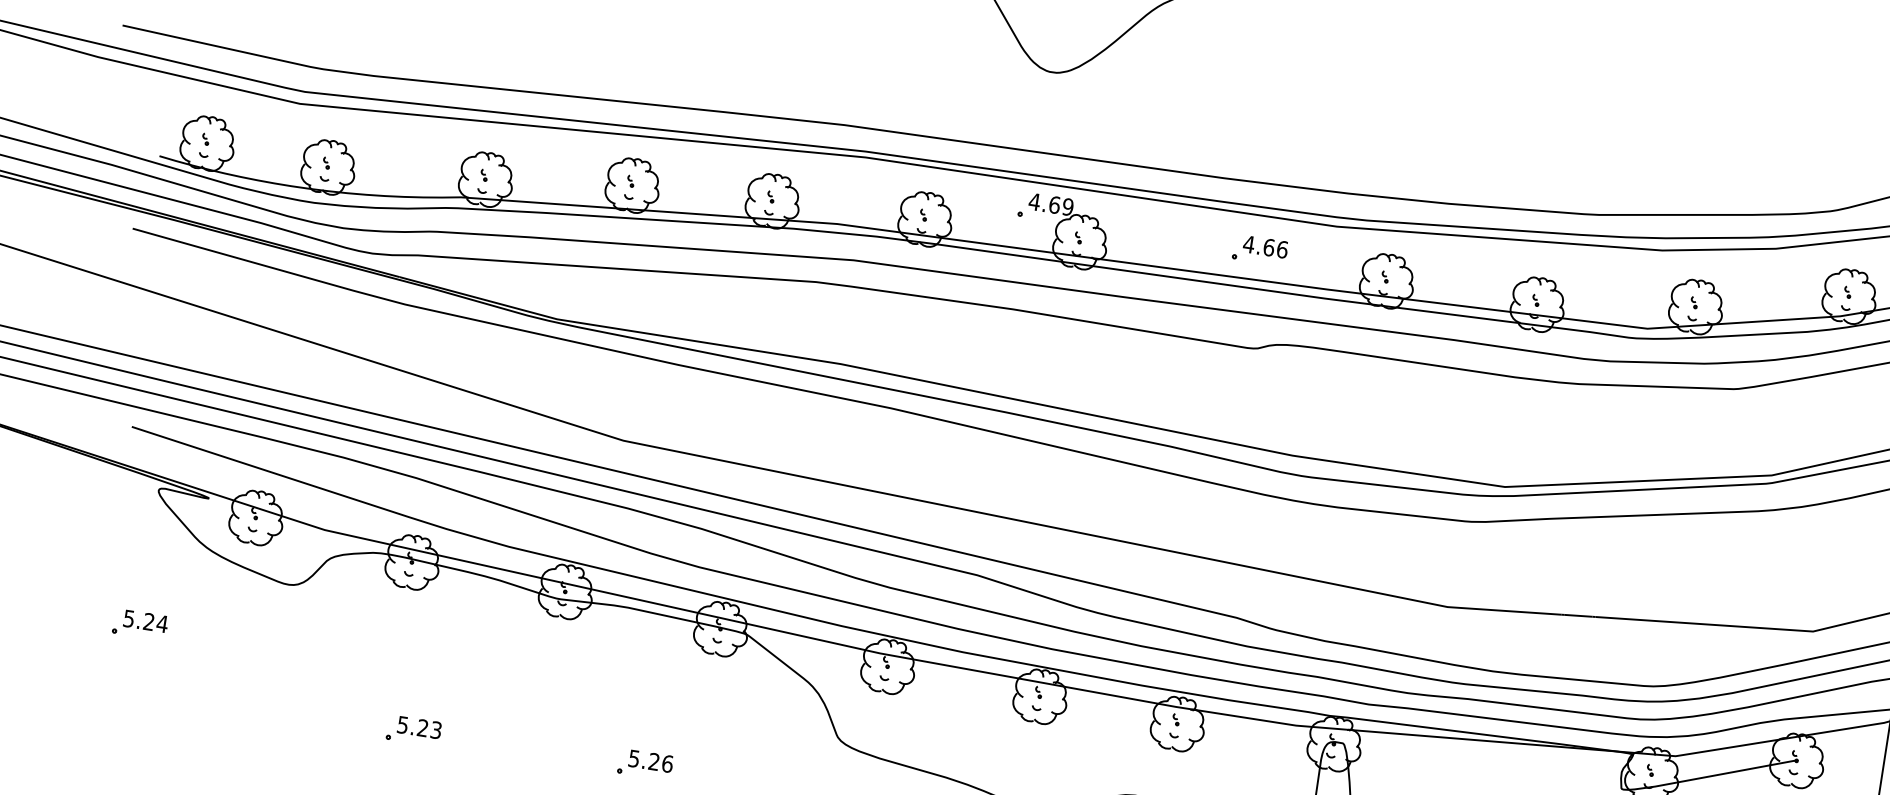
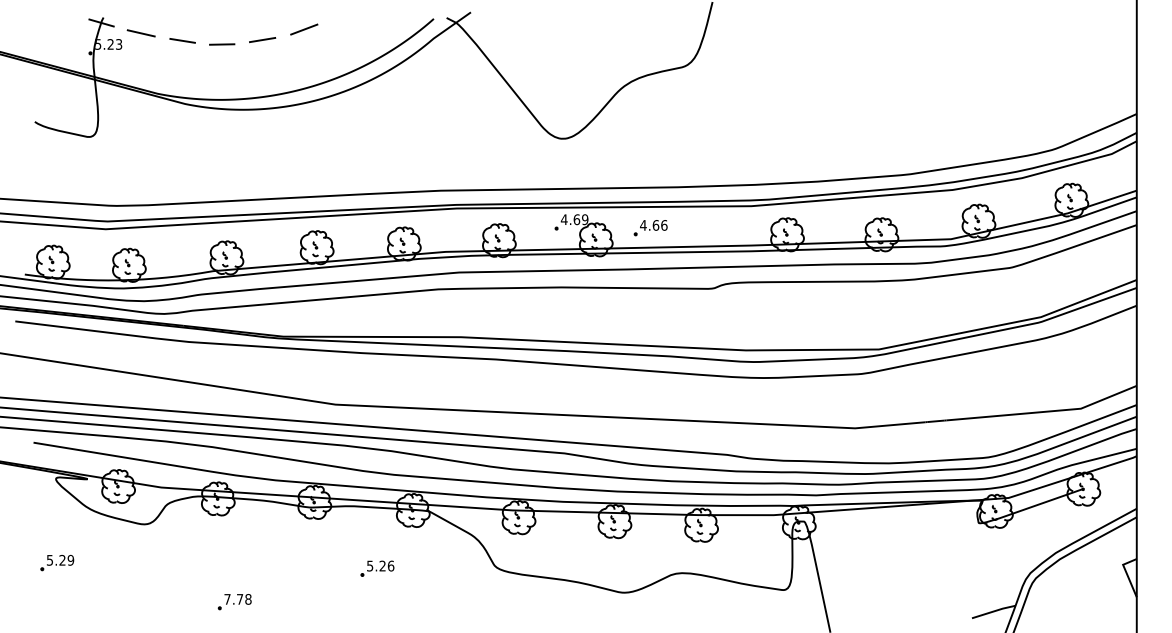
part: (1259, 251) -> (650, 228), moved
text: (161, 622) -> (70, 559), 5.24 -> 5.29
text: (418, 727) -> (237, 599), 5.23 -> 7.78
part: (645, 764) -> (377, 568), moved

